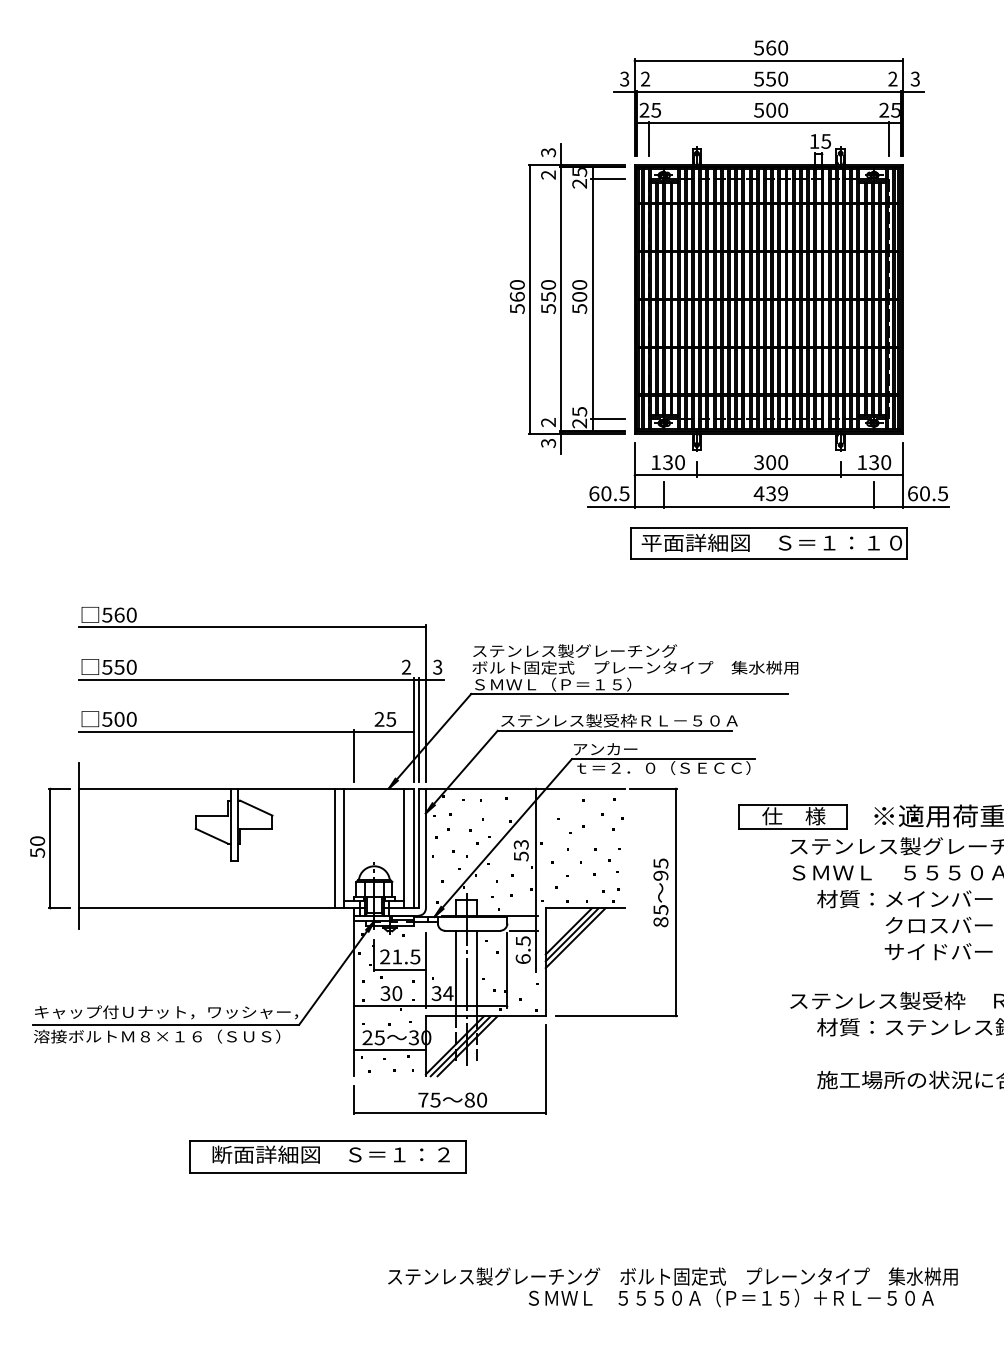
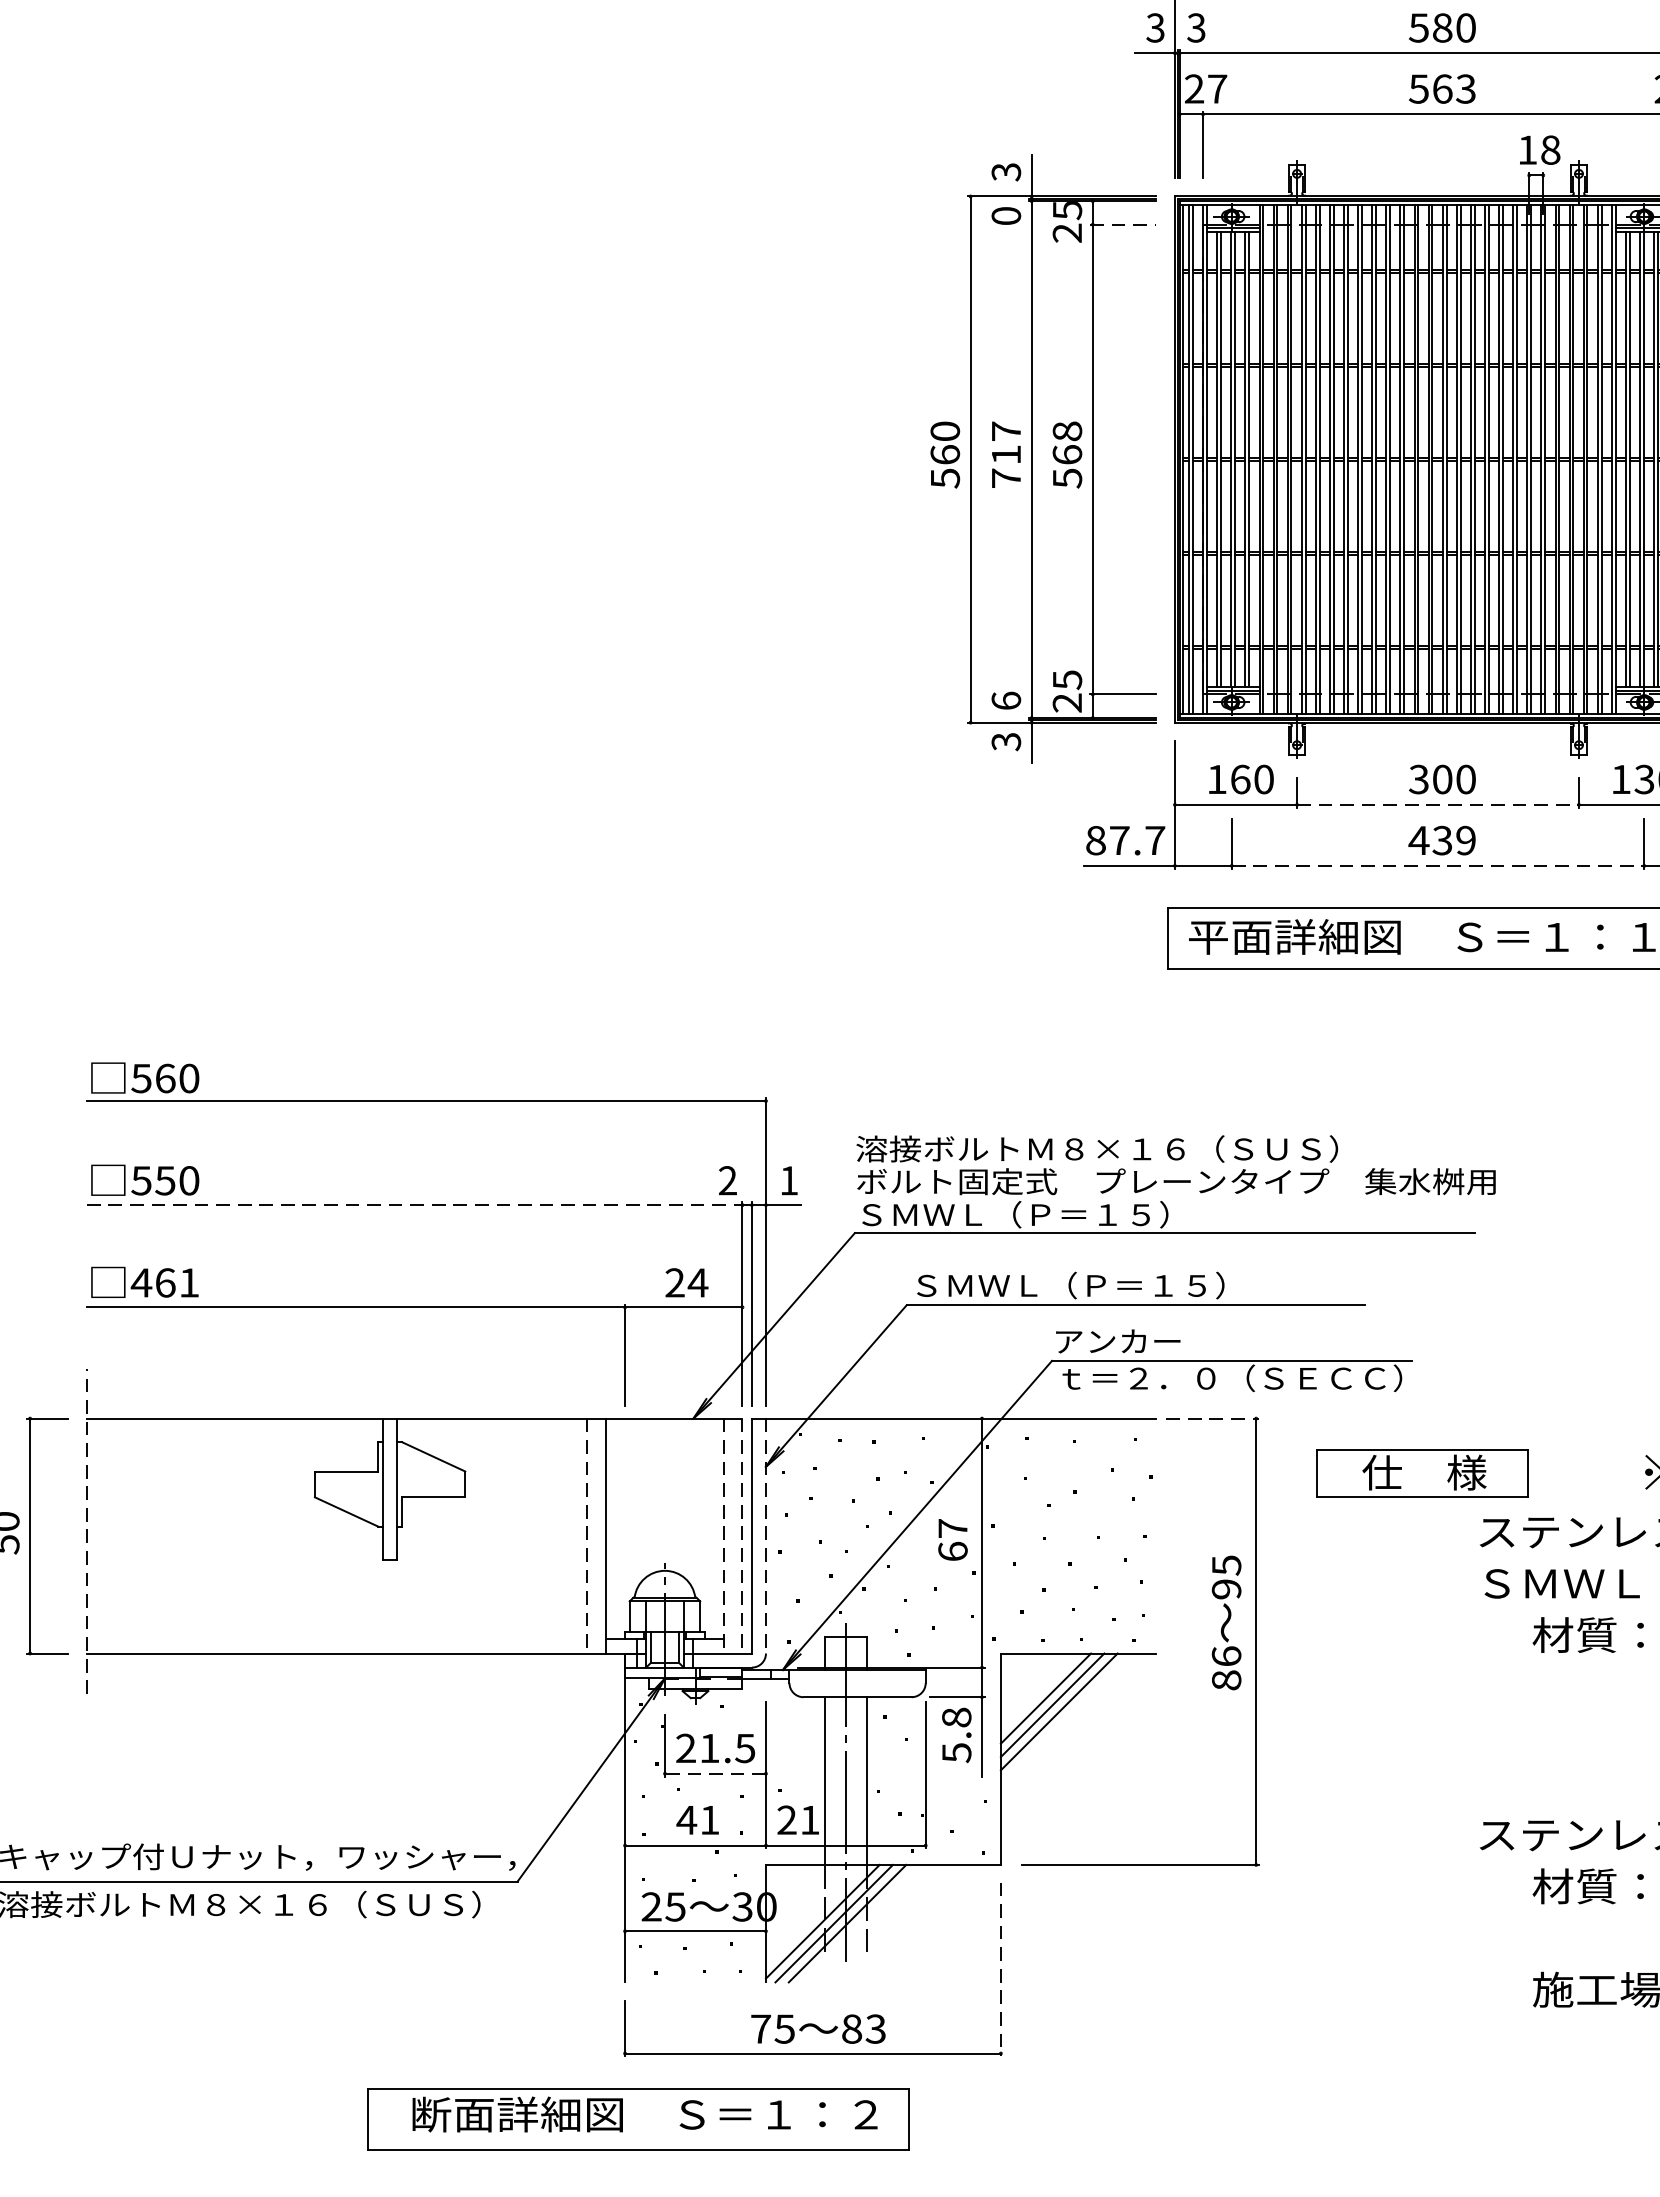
text: (771, 78) -> (1443, 26), 550 -> 580
text: (645, 79) -> (1196, 28), 2 -> 3
text: (777, 109) -> (1455, 87), 500 -> 563
text: (656, 110) -> (1217, 89), 25 -> 27
text: (826, 141) -> (1551, 150), 15 -> 18
text: (548, 174) -> (1006, 214), 2 -> 0
line: (608, 179) -> (1123, 224), solid -> dashed
text: (579, 290) -> (1067, 442), 500 -> 568
text: (548, 296) -> (1006, 454), 550 -> 717
text: (548, 422) -> (1006, 700), 2 -> 6
text: (668, 462) -> (1241, 779), 130 -> 160
line: (768, 475) -> (1437, 804), solid -> dashed
text: (609, 493) -> (1125, 840), 60.5 -> 87.7
line: (769, 506) -> (1439, 865), solid -> dashed
text: (594, 650) -> (1096, 1147), ステンレス製グレーチング -> 溶接ボルトＭ８×１６（ＳＵＳ）
text: (437, 666) -> (788, 1179), 3 -> 1
line: (247, 679) -> (416, 1204), solid -> dashed
text: (118, 718) -> (163, 1281), 500 -> 461
text: (391, 719) -> (698, 1283), 25 -> 24
text: (619, 720) -> (1145, 1285), ステンレス製受枠ＲＬ－５０Ａ -> ＳＭＷＬ（Ｐ＝１５）
line: (653, 788) -> (1212, 1418), solid -> dashed
part: (792, 816) -> (1421, 1473), moved
line: (79, 845) -> (87, 1530), solid -> dashed
line: (334, 848) -> (586, 1535), solid -> dashed
line: (404, 848) -> (724, 1535), solid -> dashed
line: (413, 848) -> (741, 1535), solid -> dashed
line: (425, 848) -> (765, 1535), solid -> dashed
text: (520, 850) -> (951, 1539), 53 -> 67
text: (660, 909) -> (1225, 1655), 85 -> 86
text: (522, 950) -> (955, 1735), 6.5 -> 5.8
line: (400, 969) -> (716, 1773), solid -> dashed
text: (391, 993) -> (698, 1820), 30 -> 41
text: (442, 993) -> (798, 1820), 34 -> 21
line: (545, 1070) -> (1000, 1971), solid -> dashed
text: (481, 1099) -> (874, 2027), 80 -> 83
part: (327, 1156) -> (637, 2118), moved

